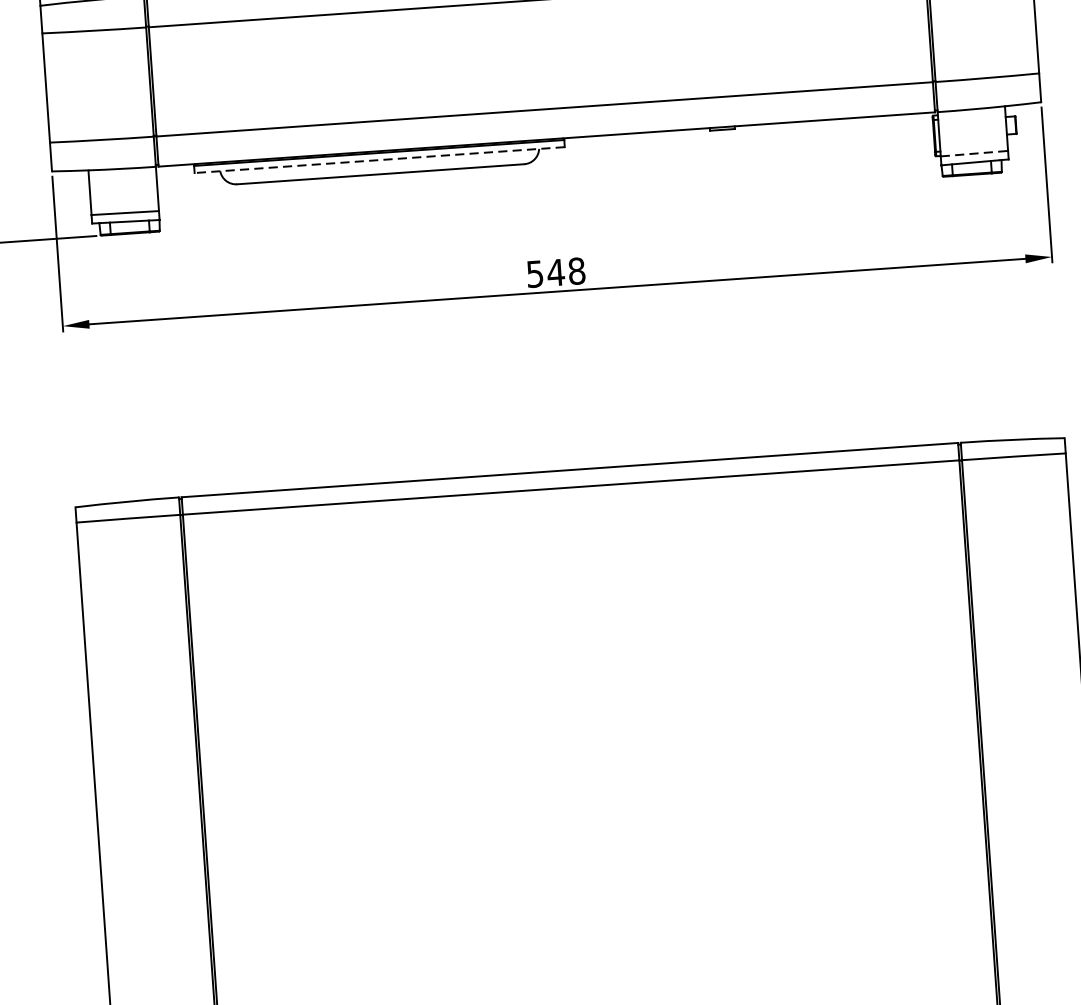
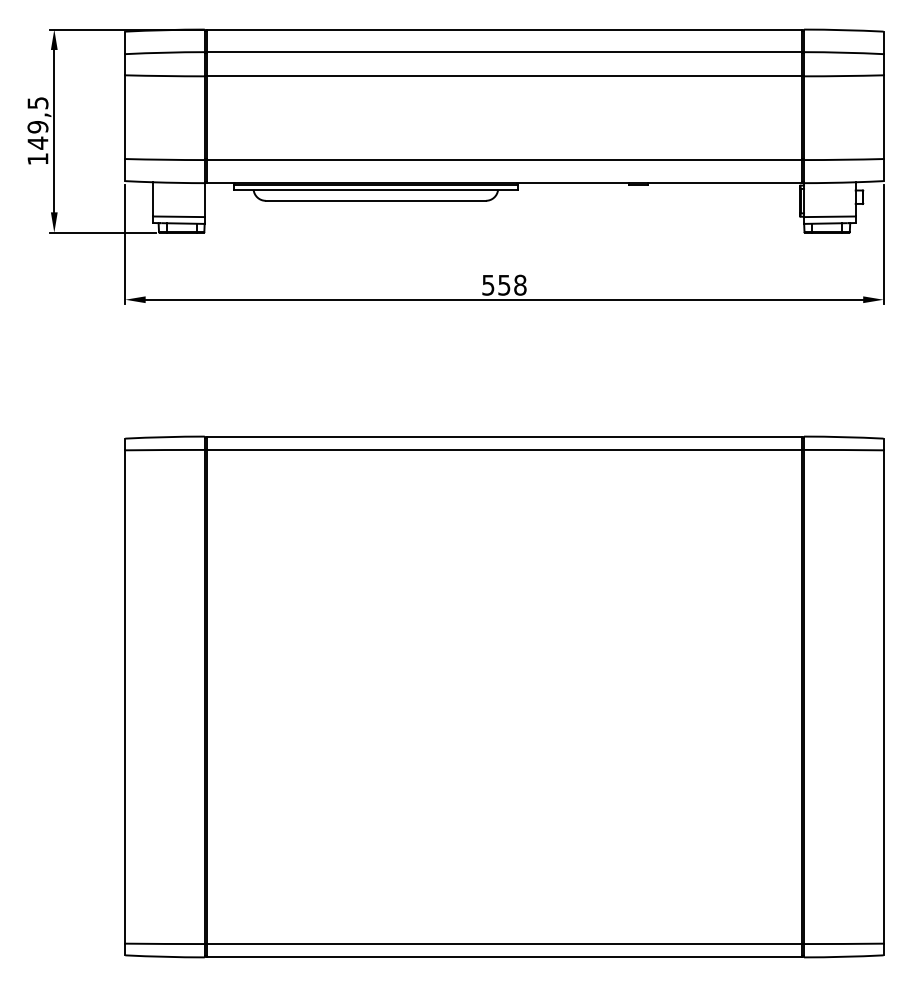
line: (973, 153) -> (829, 216), dashed -> solid
line: (379, 159) -> (375, 189), dashed -> solid
text: (554, 273) -> (503, 285), 548 -> 558

